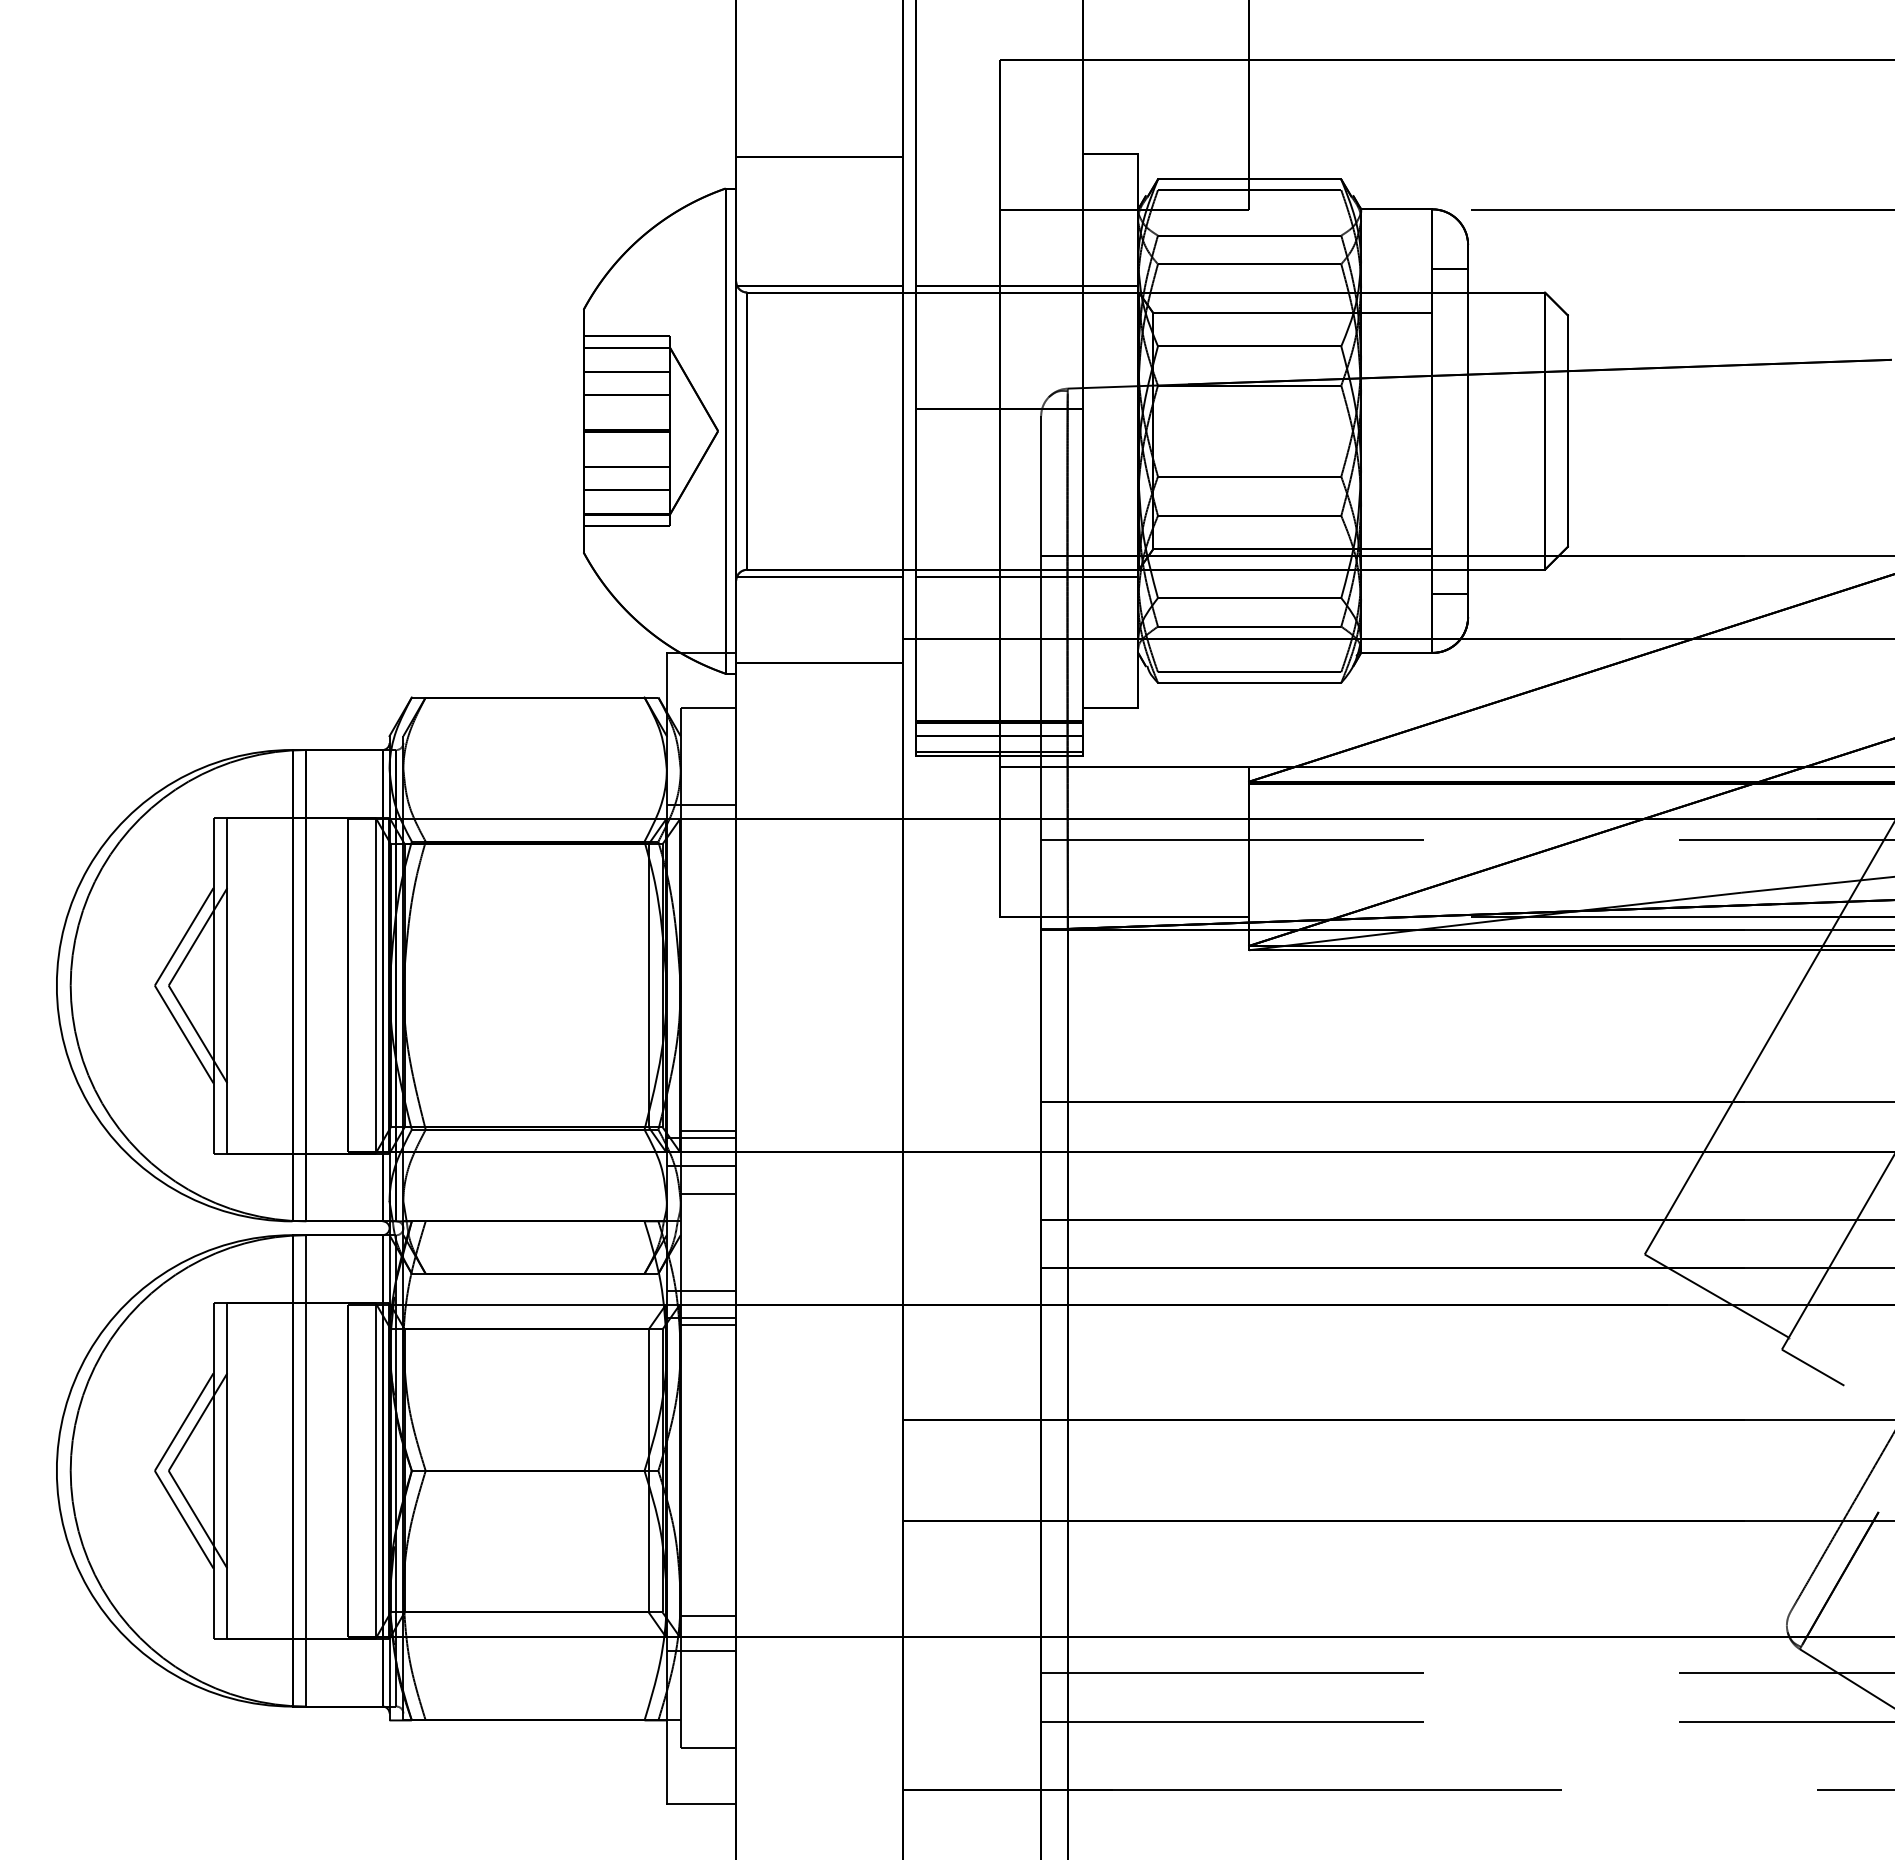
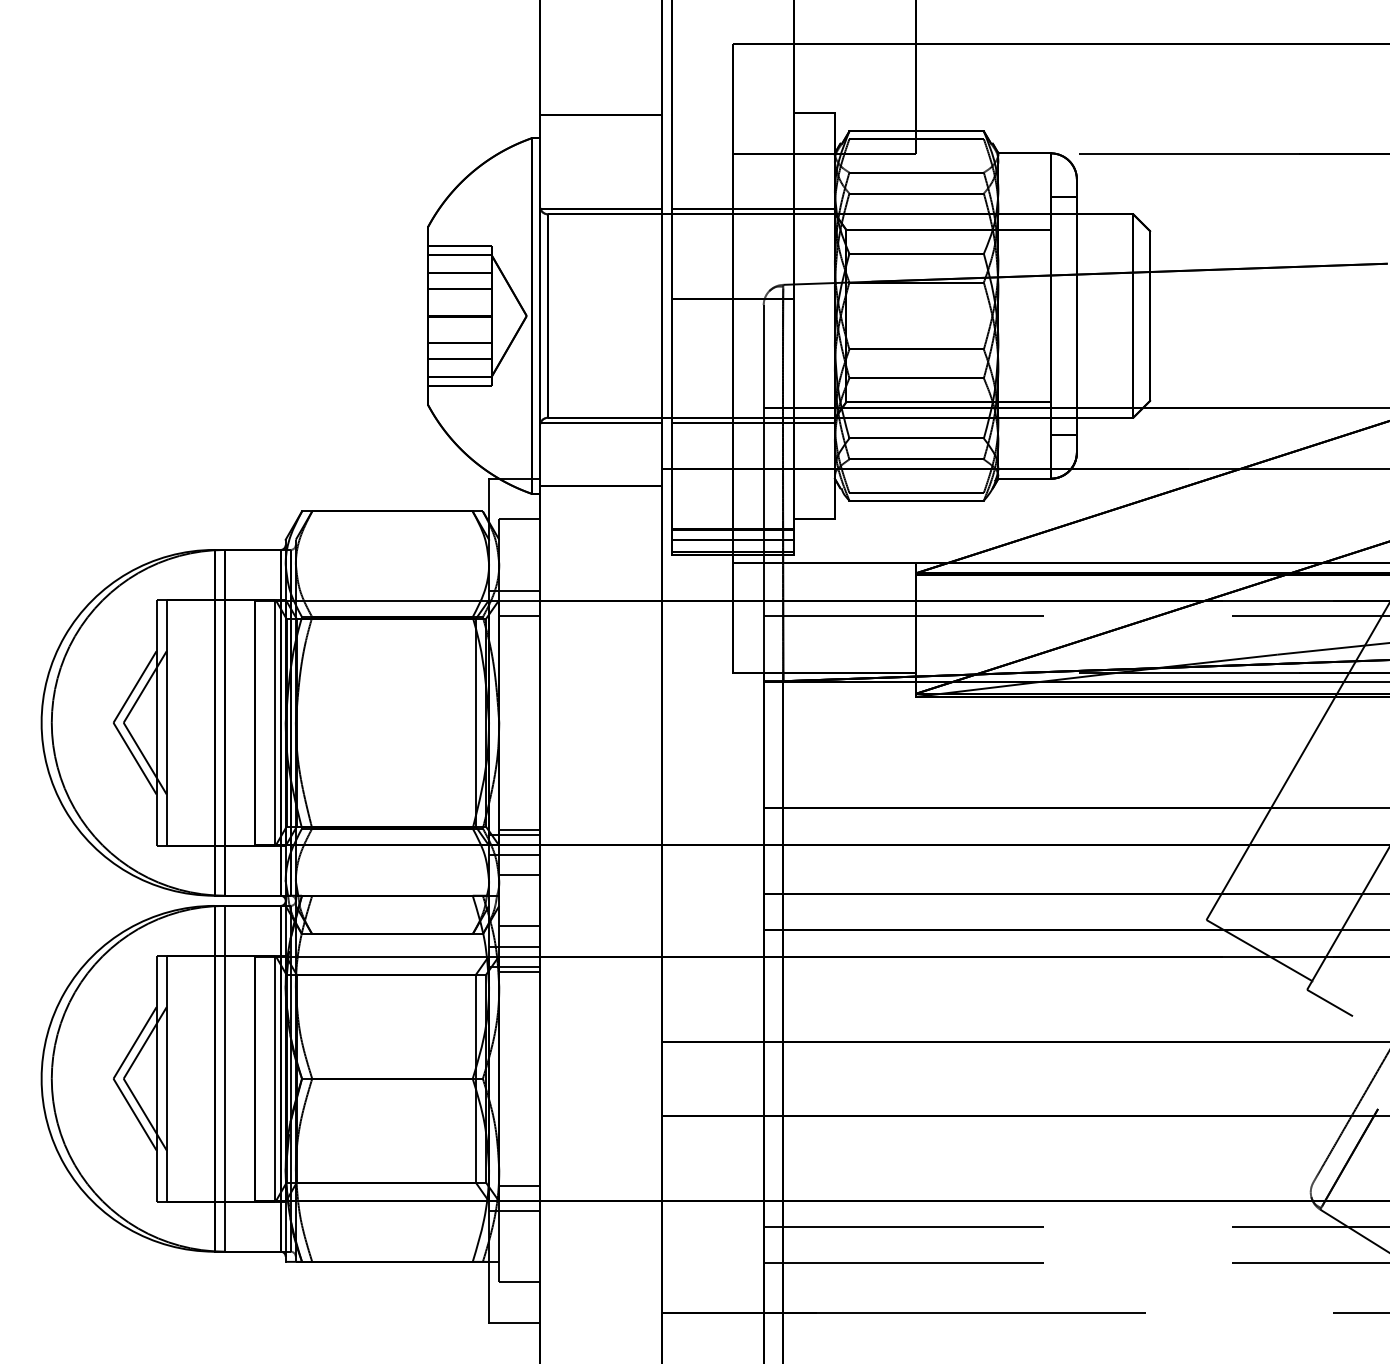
line: (708, 840) -> (519, 616), added
line: (708, 1262) -> (519, 925), added

